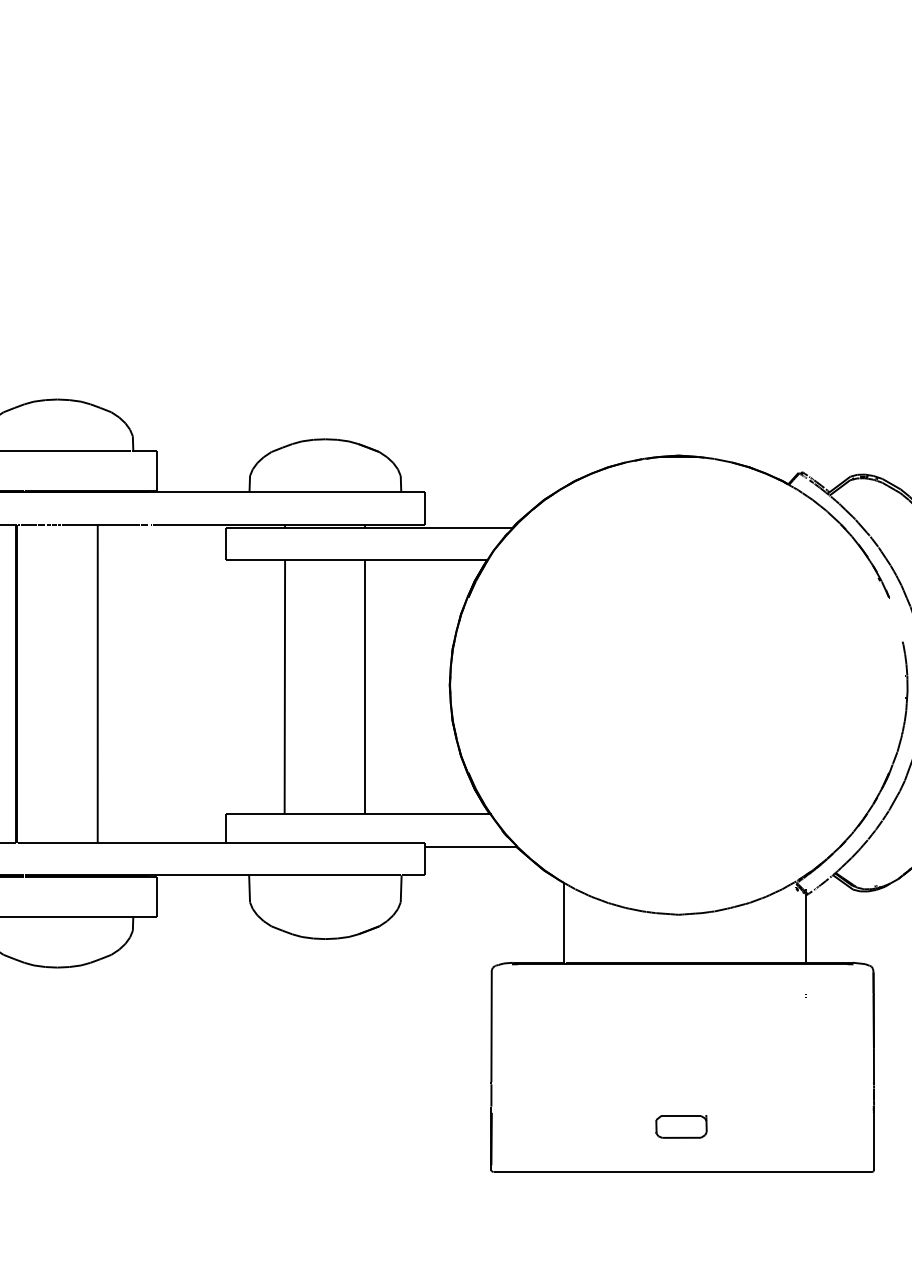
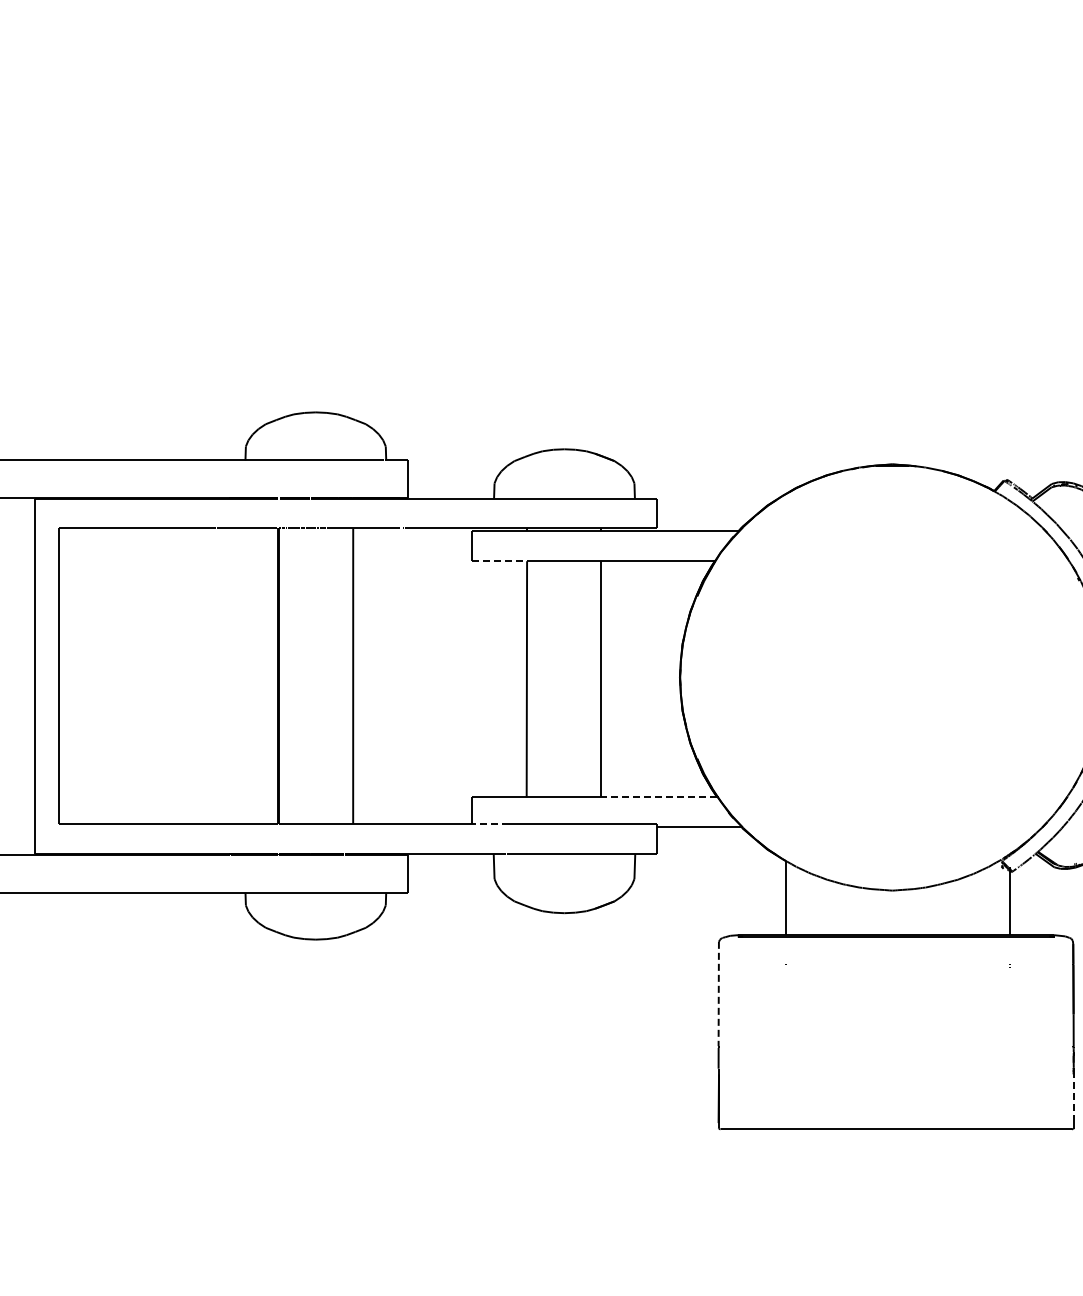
line: (255, 560) -> (499, 561), solid -> dashed
line: (426, 814) -> (658, 797), solid -> dashed
line: (245, 843) -> (490, 824), solid -> dashed
line: (491, 1026) -> (718, 994), solid -> dashed
part: (680, 1126) -> (894, 1087), removed
line: (873, 1137) -> (1073, 1097), solid -> dashed

